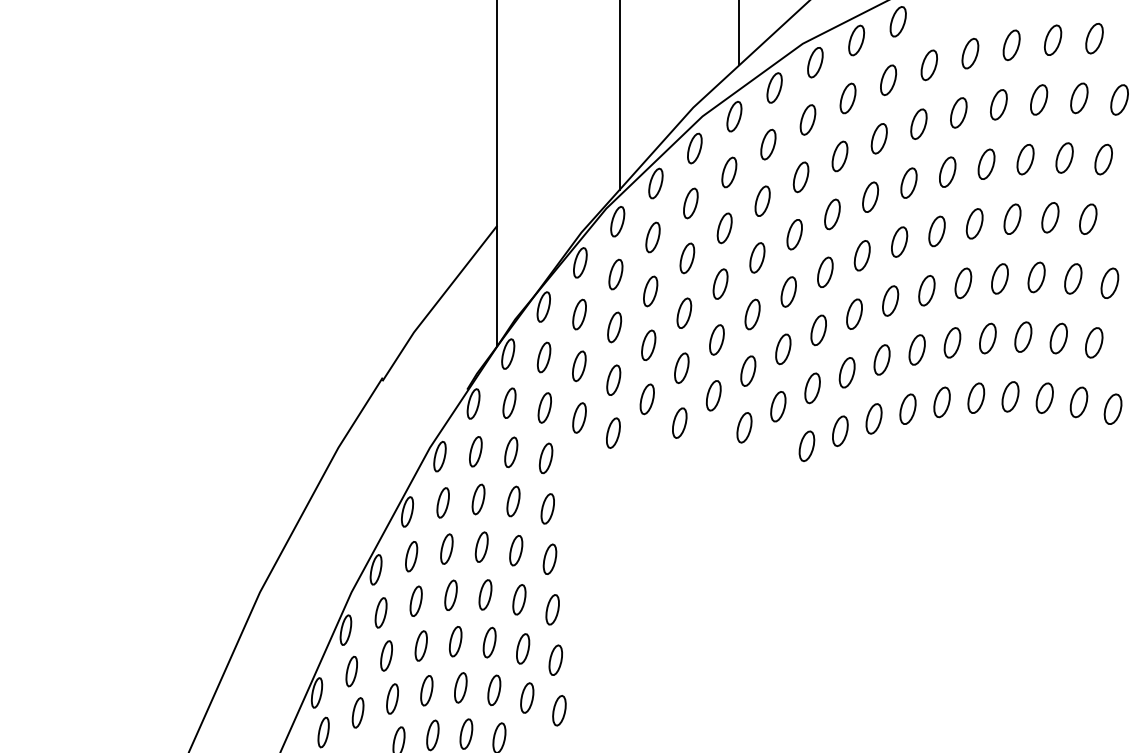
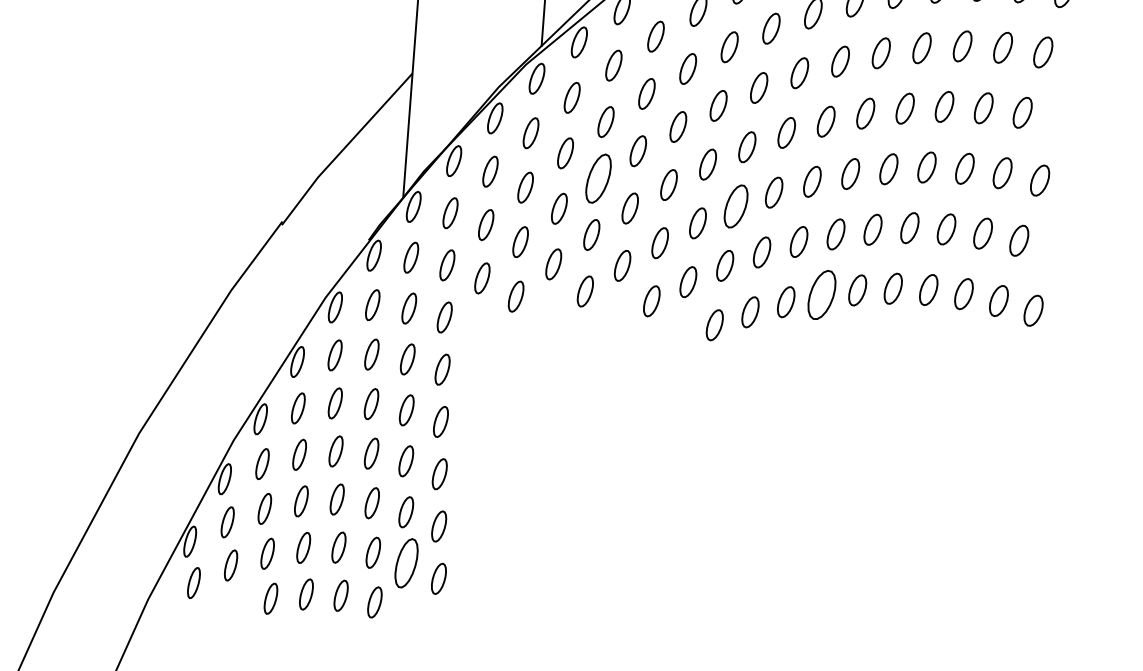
part: (684, 312) -> (598, 177), size x1.6
part: (818, 330) -> (735, 206), size x1.4
part: (907, 408) -> (821, 294), size x1.6
part: (527, 697) -> (407, 562), size x1.6

